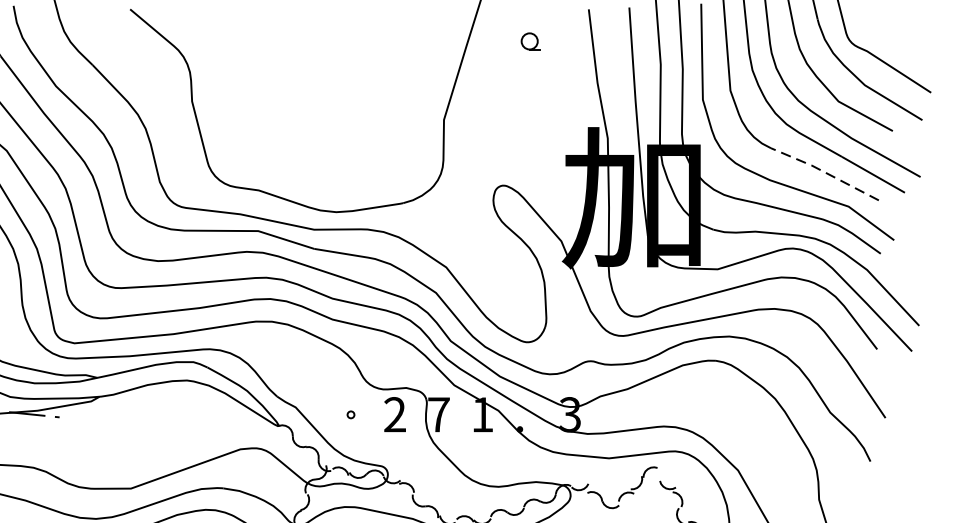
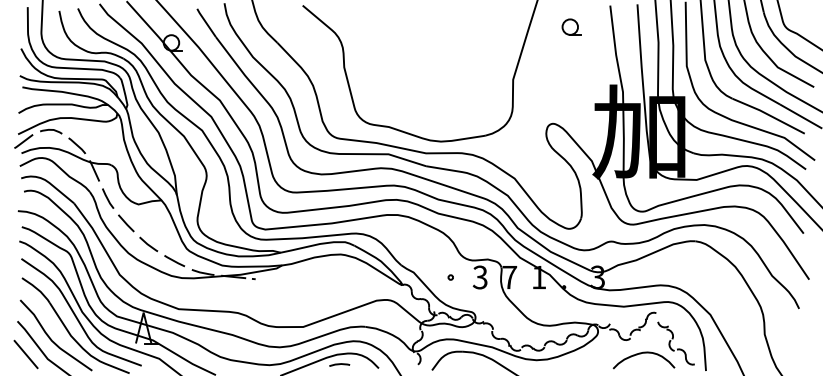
part: (530, 40) -> (571, 26), size x1.43
line: (824, 171) -> (768, 114), dashed -> solid
text: (393, 414) -> (479, 277), 2 -> 3

